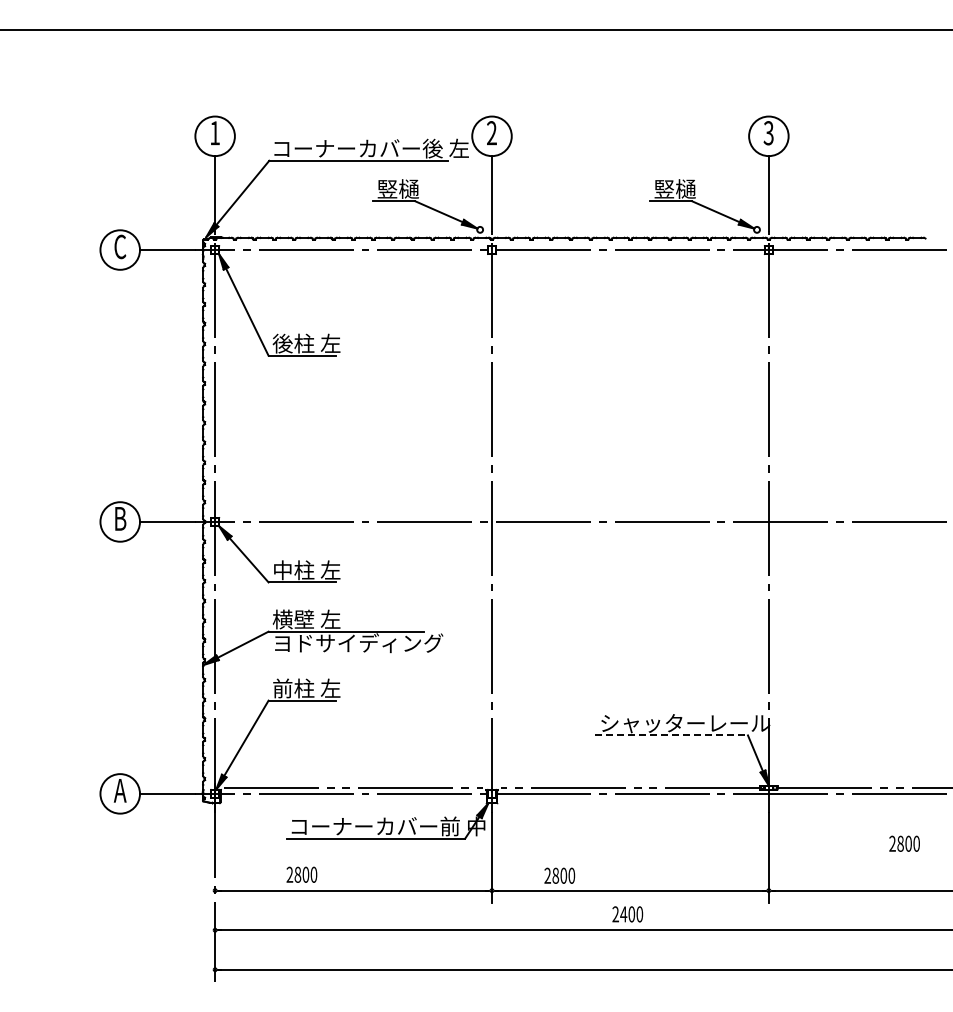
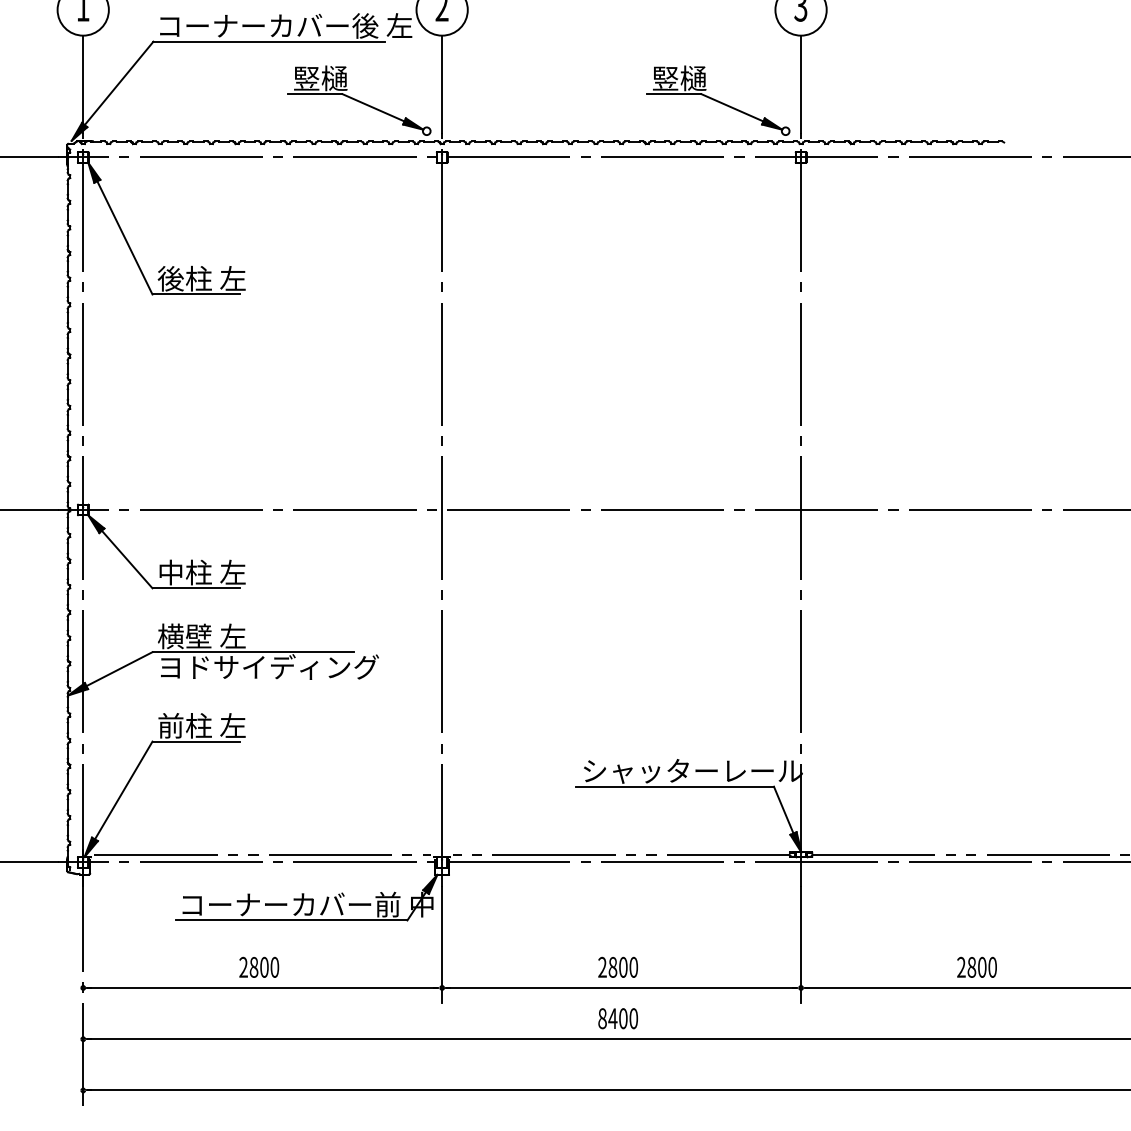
line: (672, 735) -> (676, 786), dashed -> solid
text: (904, 843) -> (976, 966), moved
text: (301, 874) -> (258, 966), moved
text: (559, 875) -> (617, 966), moved
text: (615, 914) -> (602, 1018), 2400 -> 8400

